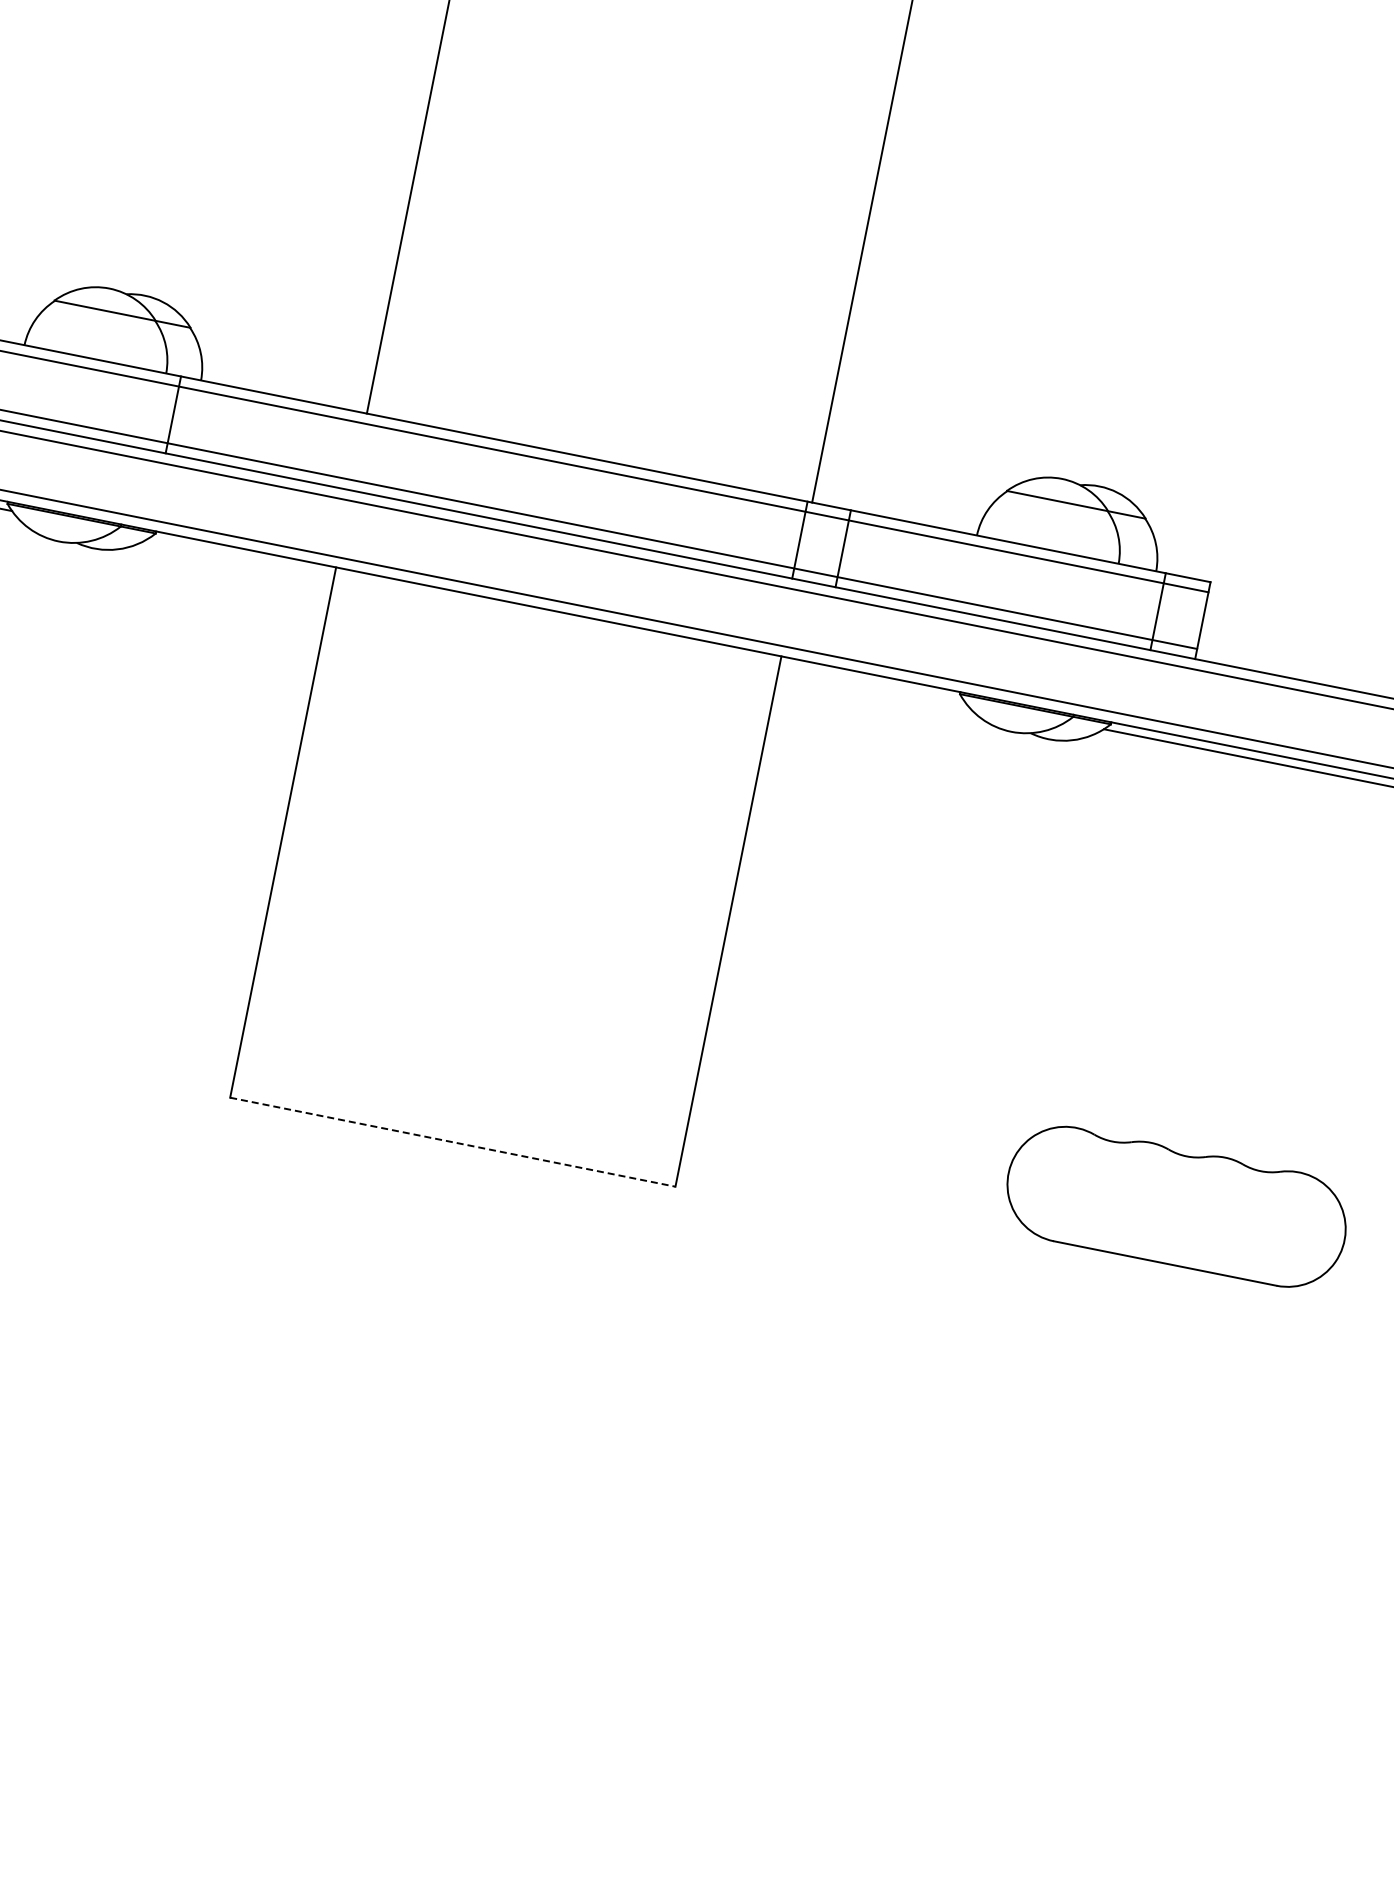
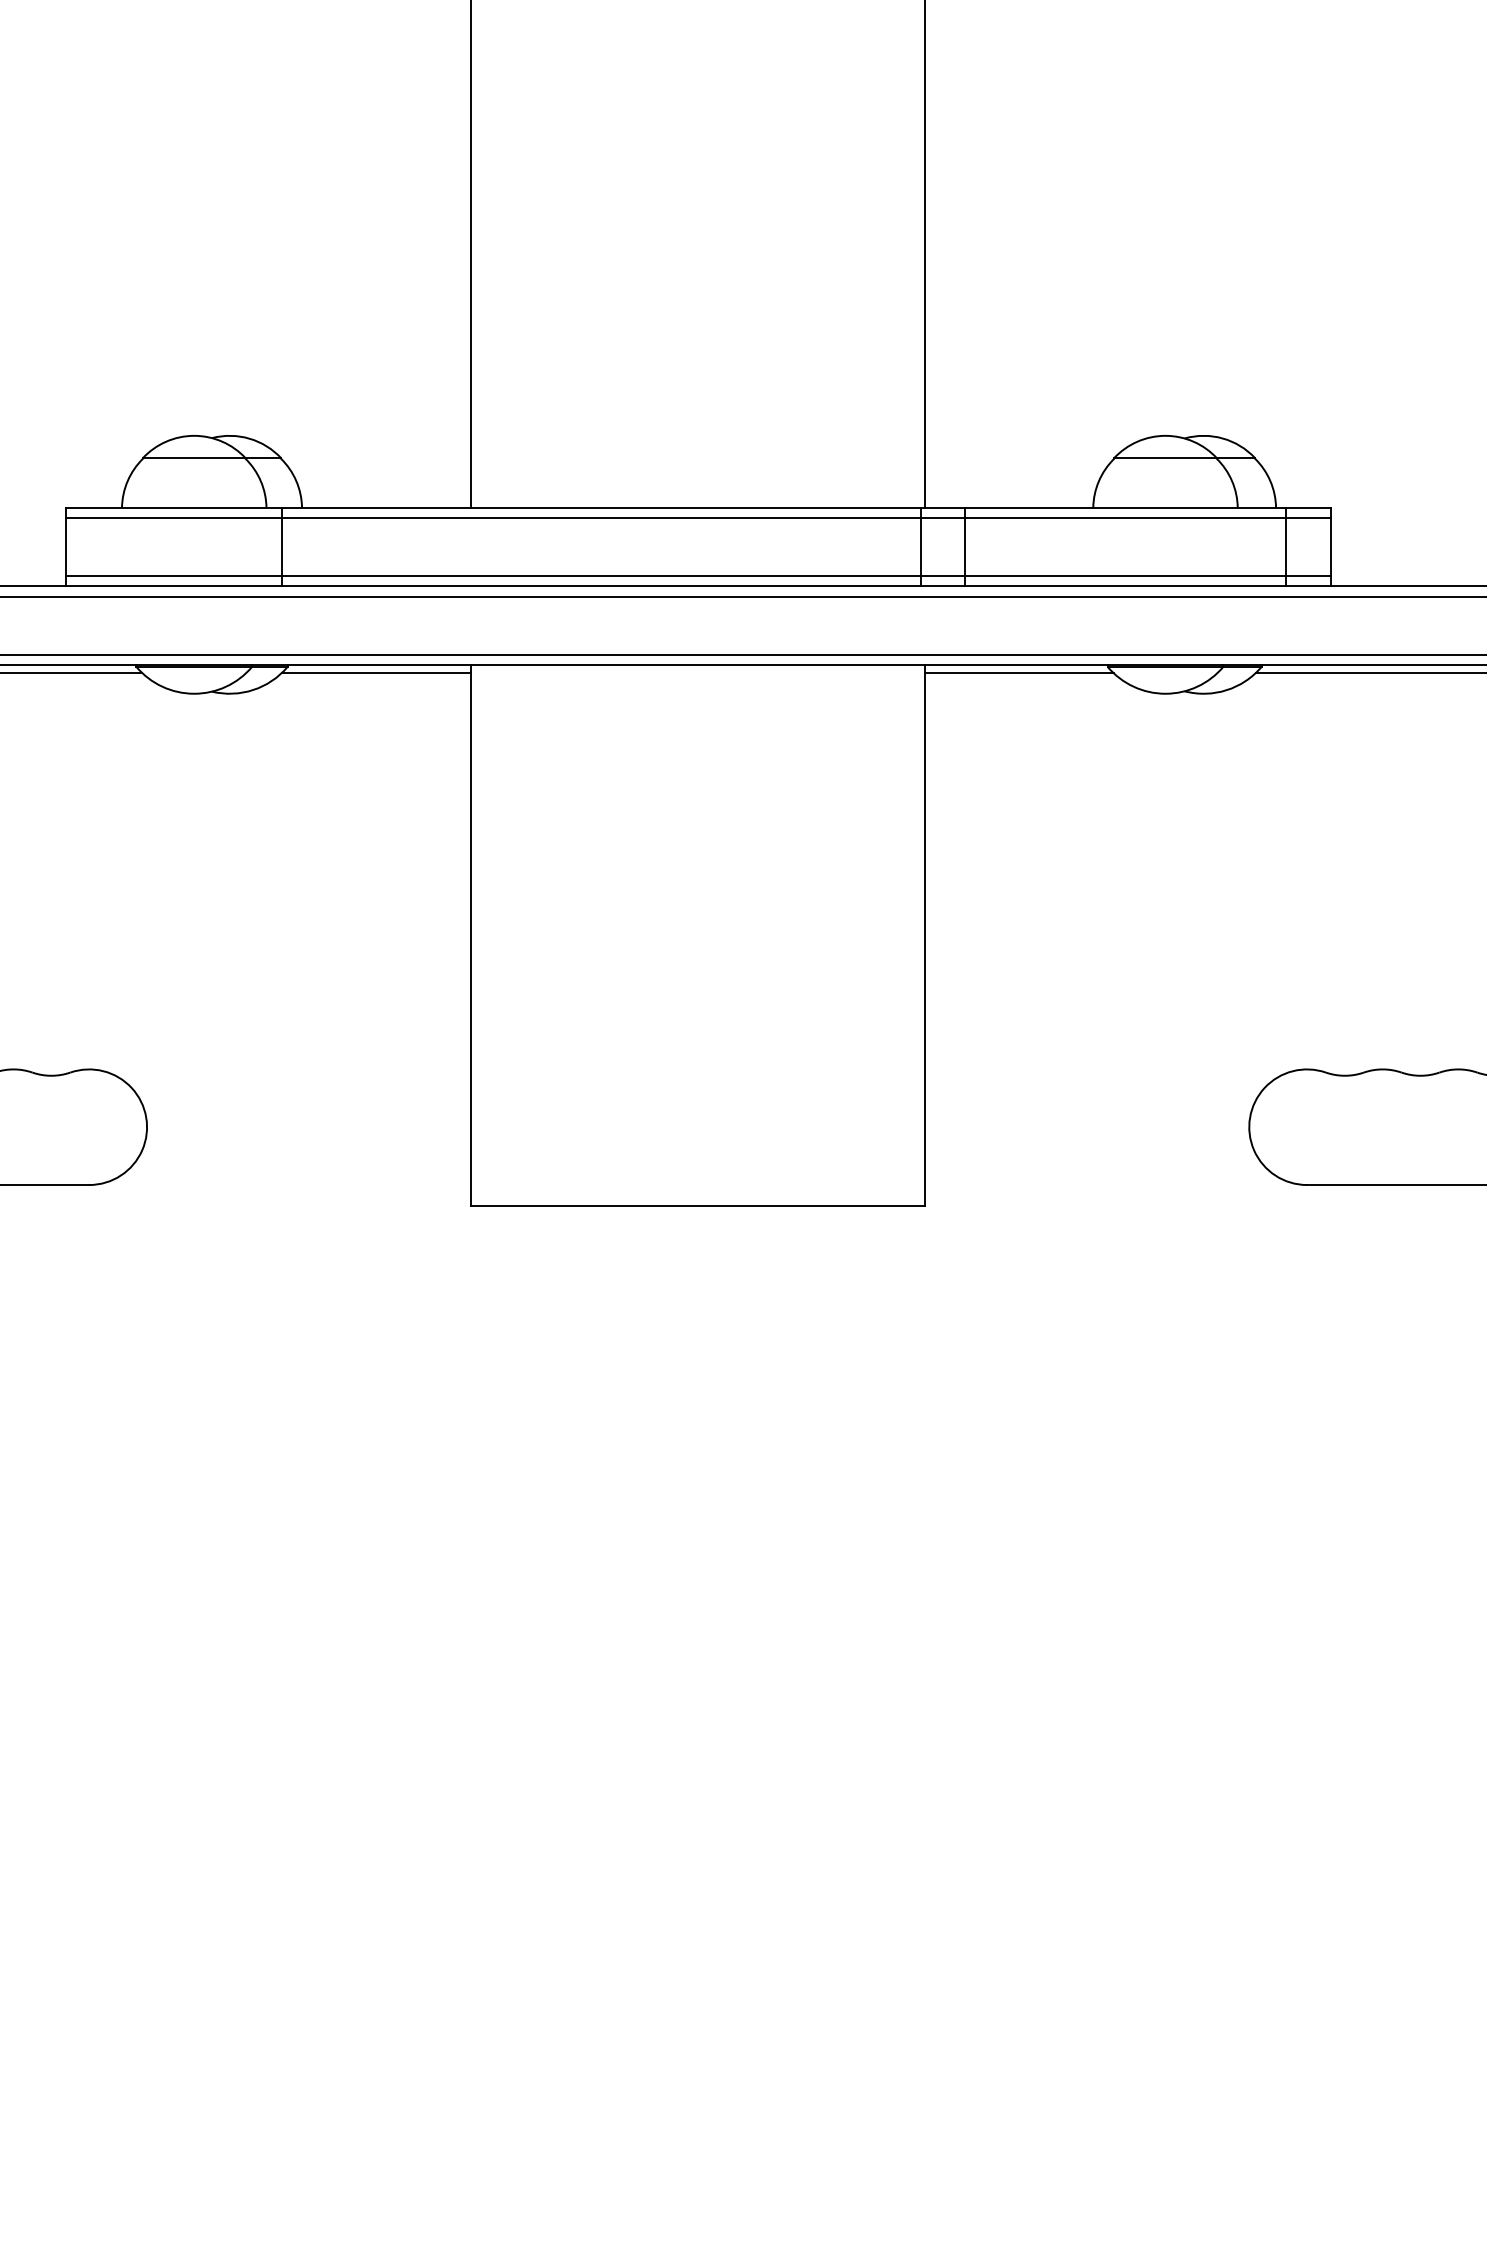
line: (241, 557) -> (376, 673), added
line: (872, 683) -> (1019, 673), added
line: (453, 1142) -> (698, 1205), dashed -> solid

